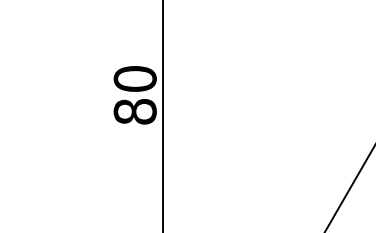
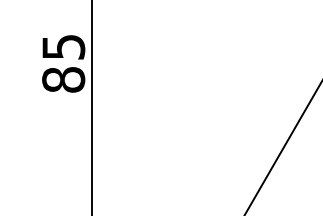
text: (134, 78) -> (62, 46), 80 -> 85

